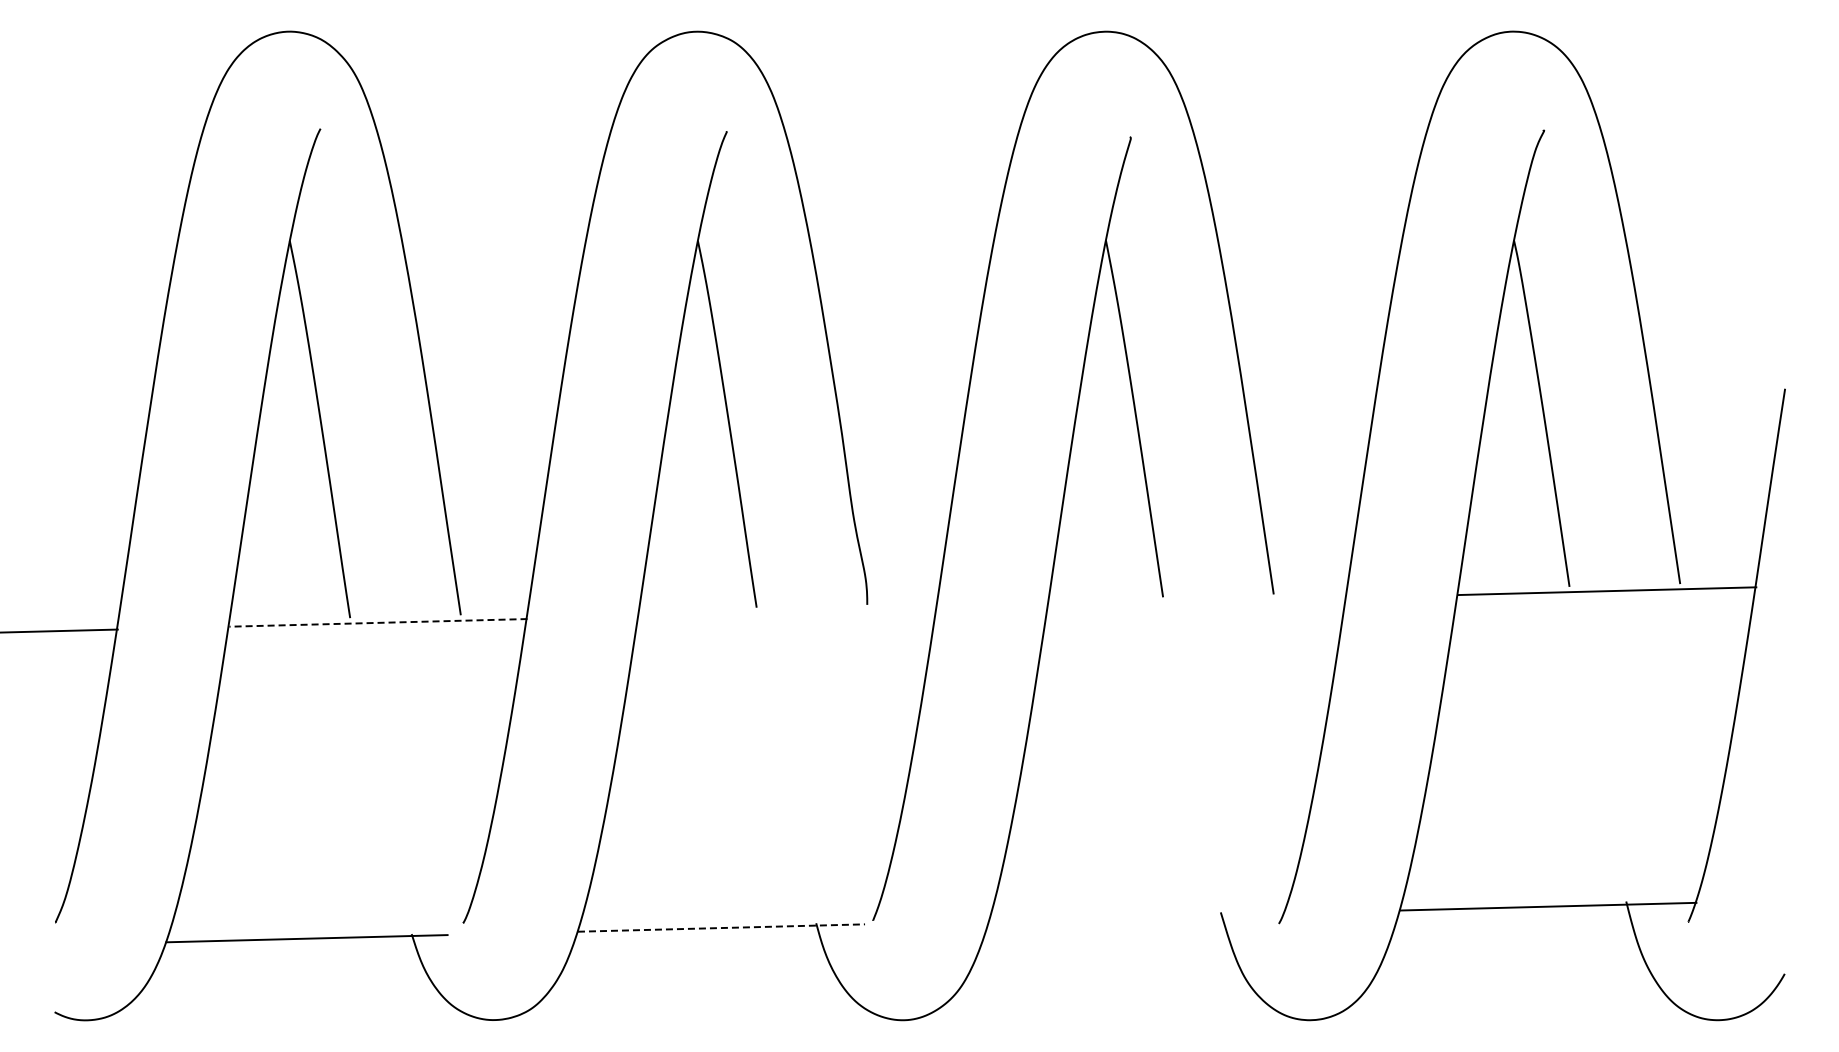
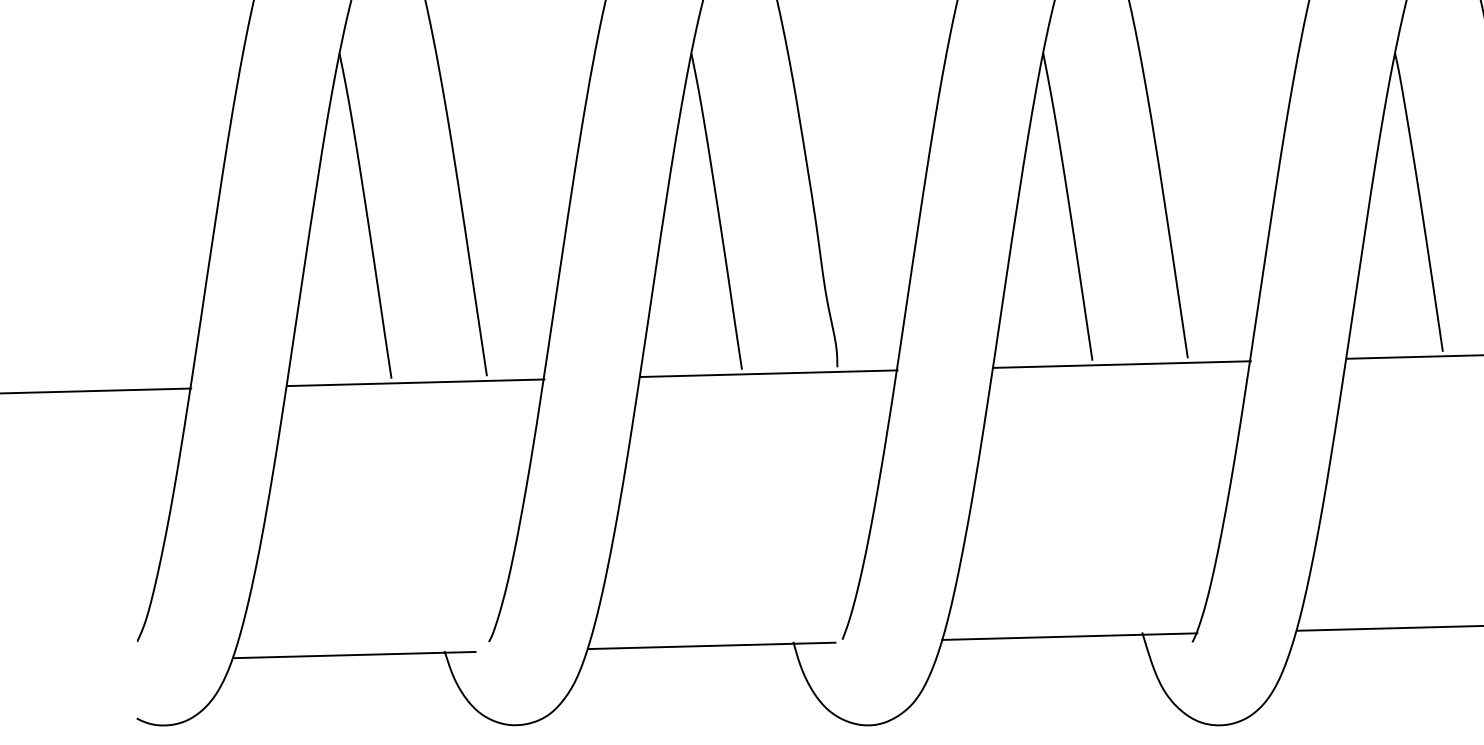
line: (1197, 601) -> (1122, 364), added
line: (788, 612) -> (769, 373), added
line: (377, 622) -> (415, 382), dashed -> solid
line: (1136, 917) -> (1069, 636), added
line: (721, 928) -> (711, 646), dashed -> solid

